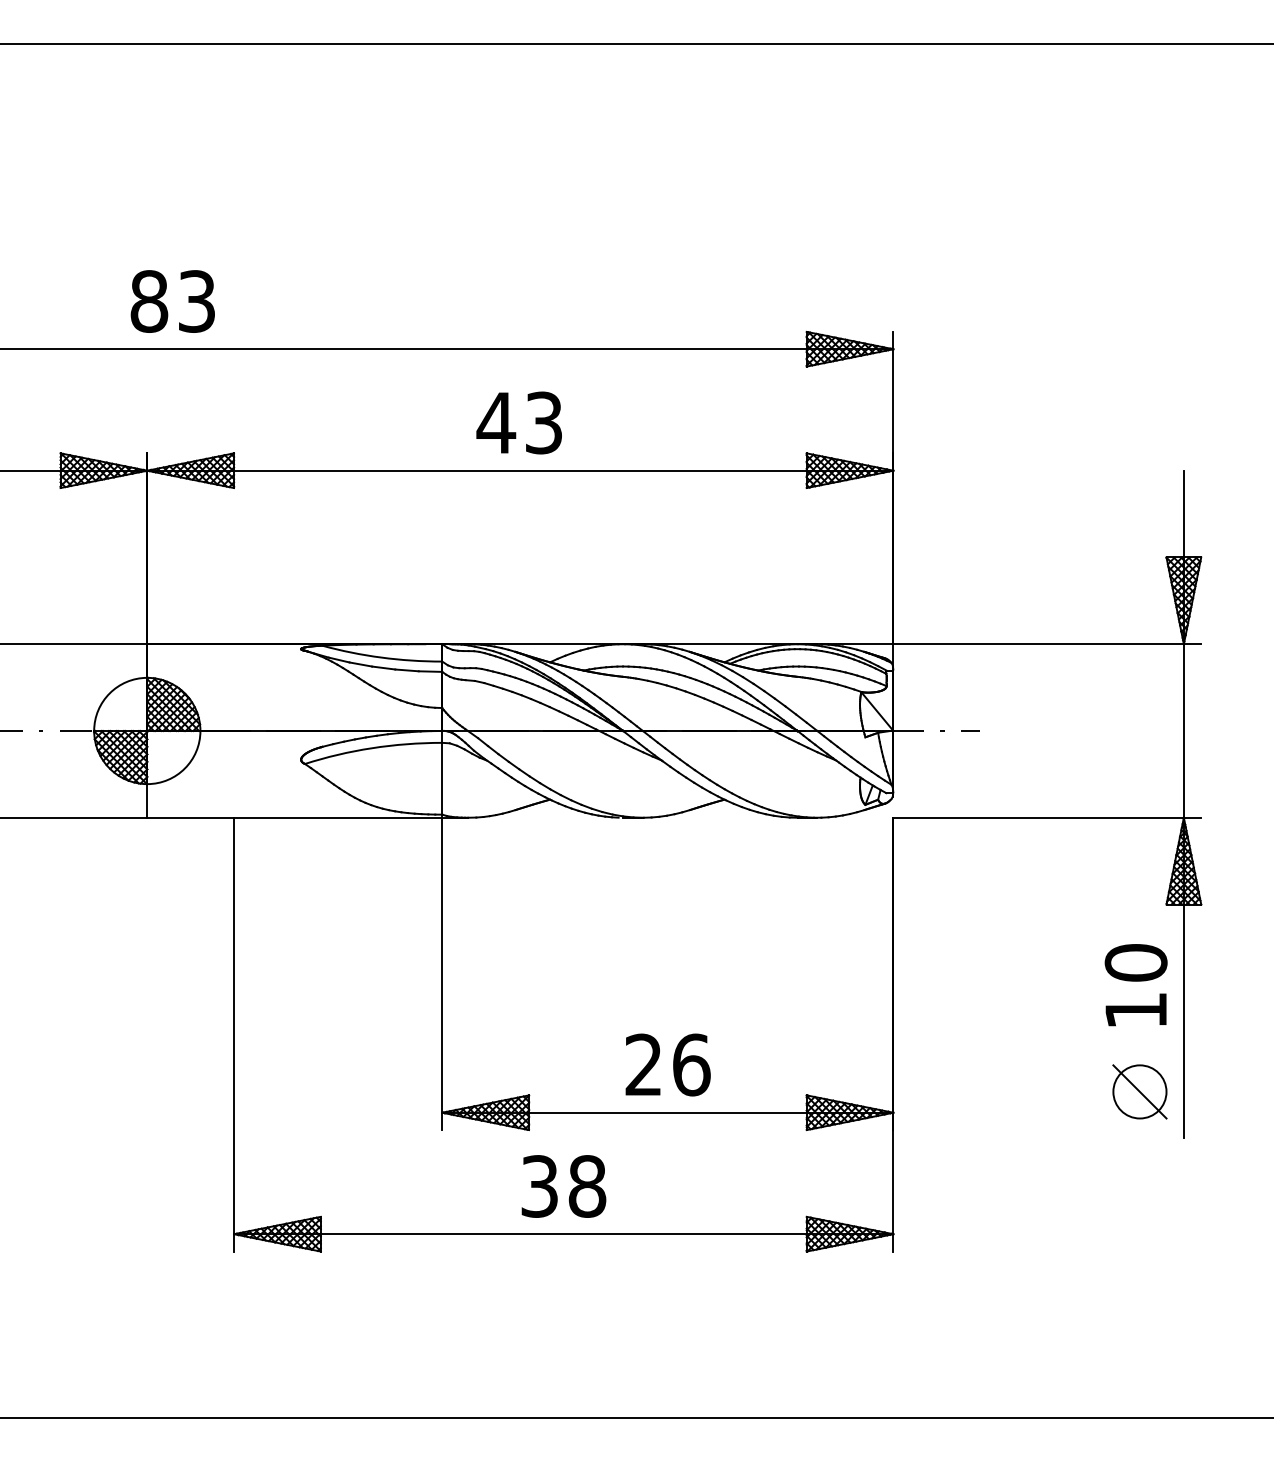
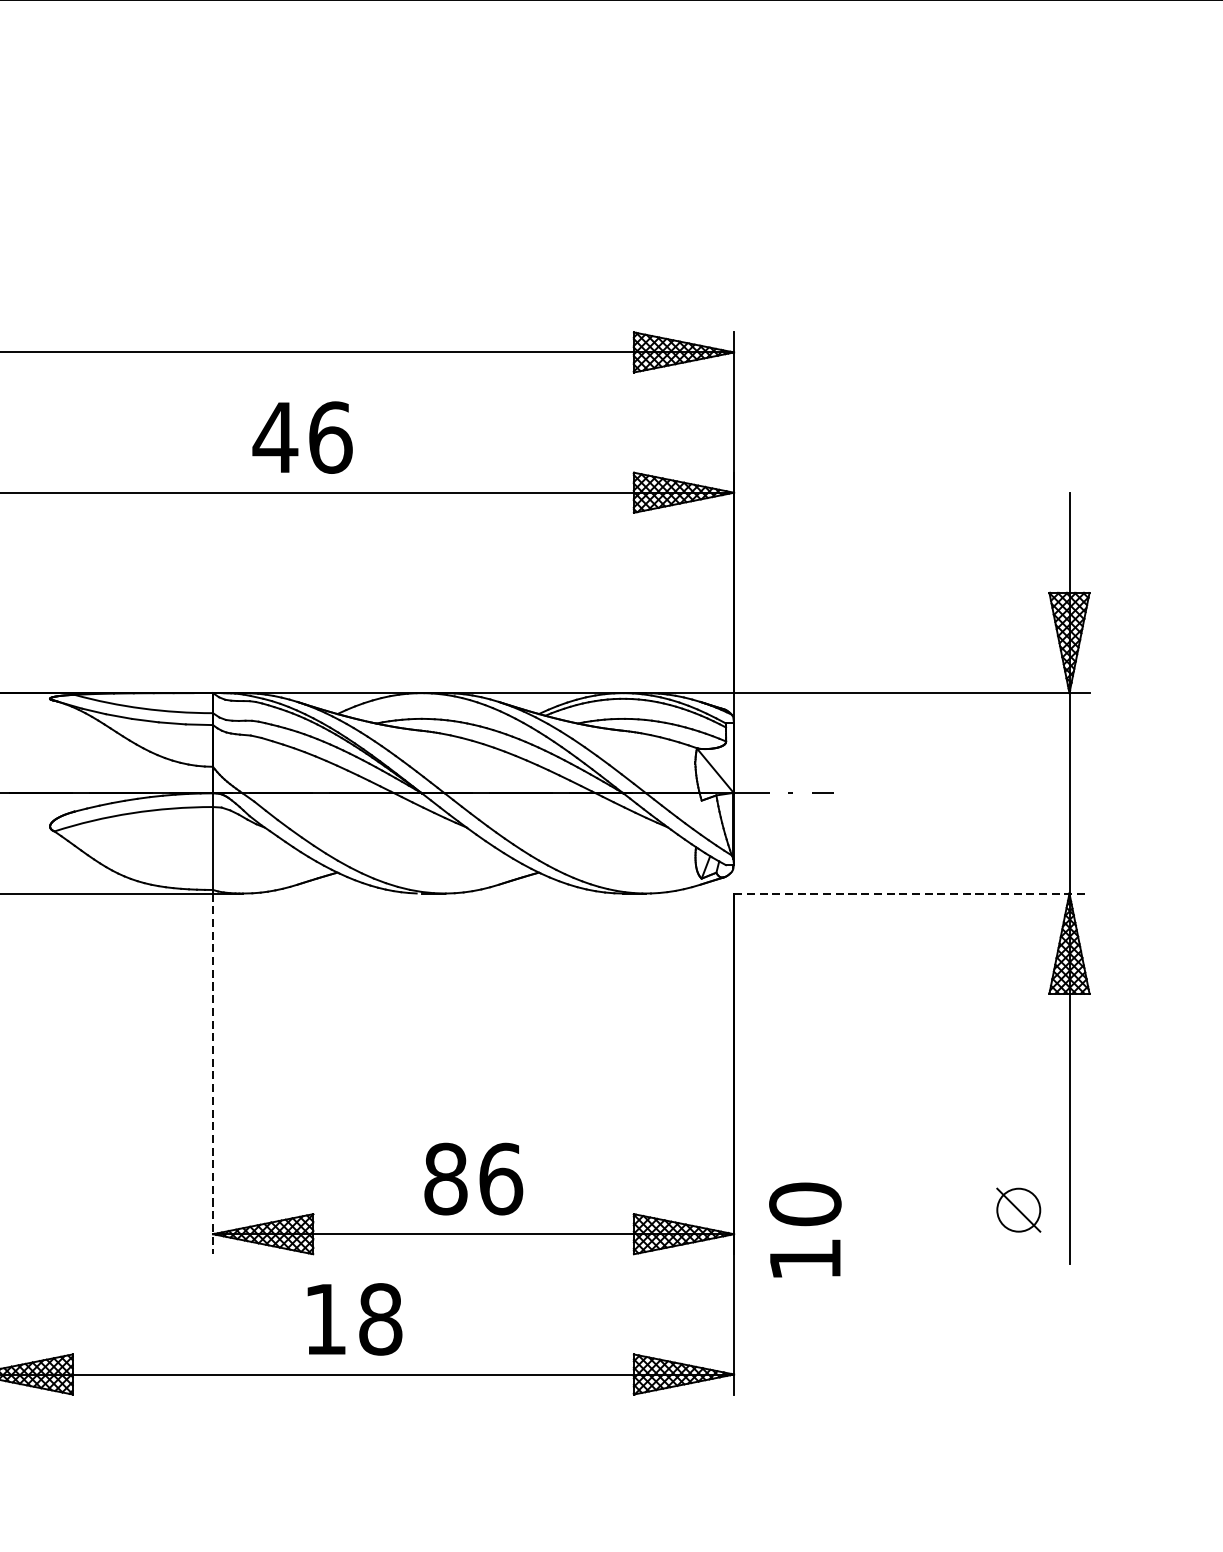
text: (544, 422) -> (331, 437), 43 -> 46
line: (1047, 817) -> (911, 893), solid -> dashed
line: (442, 974) -> (213, 1074), solid -> dashed
text: (1135, 985) -> (804, 1230), moved
text: (643, 1064) -> (445, 1178), 26 -> 86
part: (1139, 1091) -> (1018, 1209), size x0.7
text: (539, 1186) -> (325, 1319), 38 -> 18

